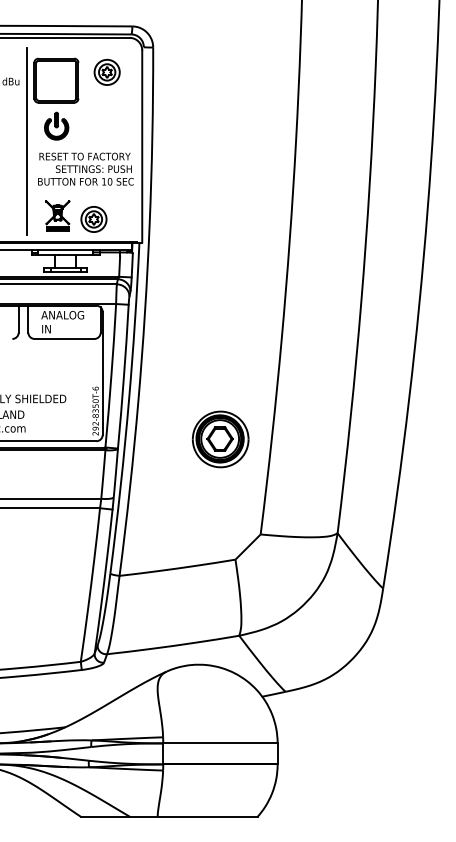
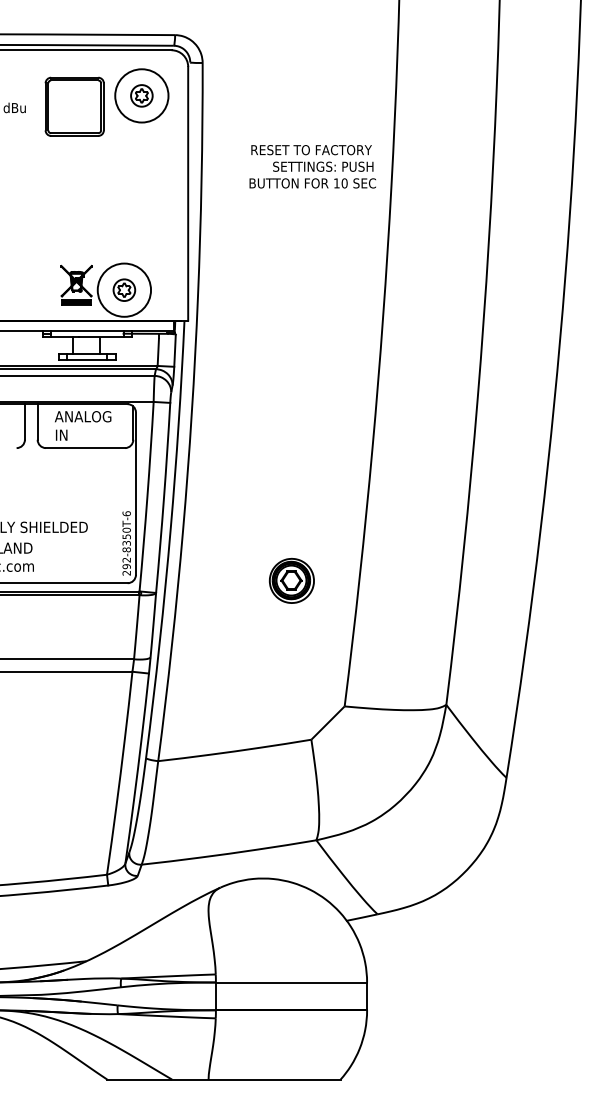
circle: (106, 72) -> (141, 95), size x1.6
part: (56, 125) -> (74, 166), removed
line: (26, 141) -> (35, 187), removed
text: (85, 168) -> (312, 166), moved
circle: (94, 218) -> (124, 289), size x1.6
part: (220, 439) -> (291, 580), size x0.6

